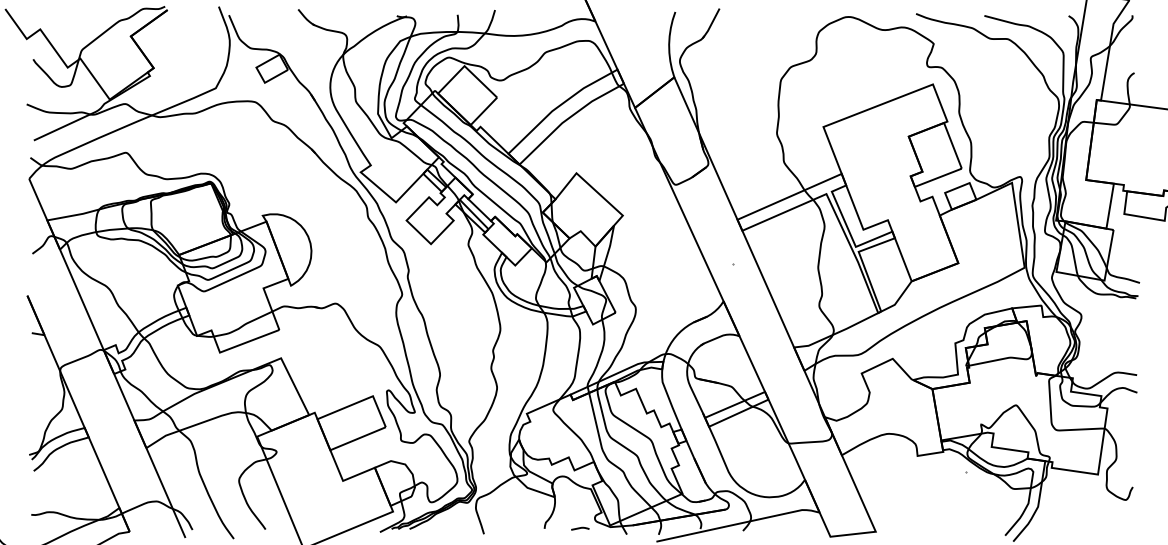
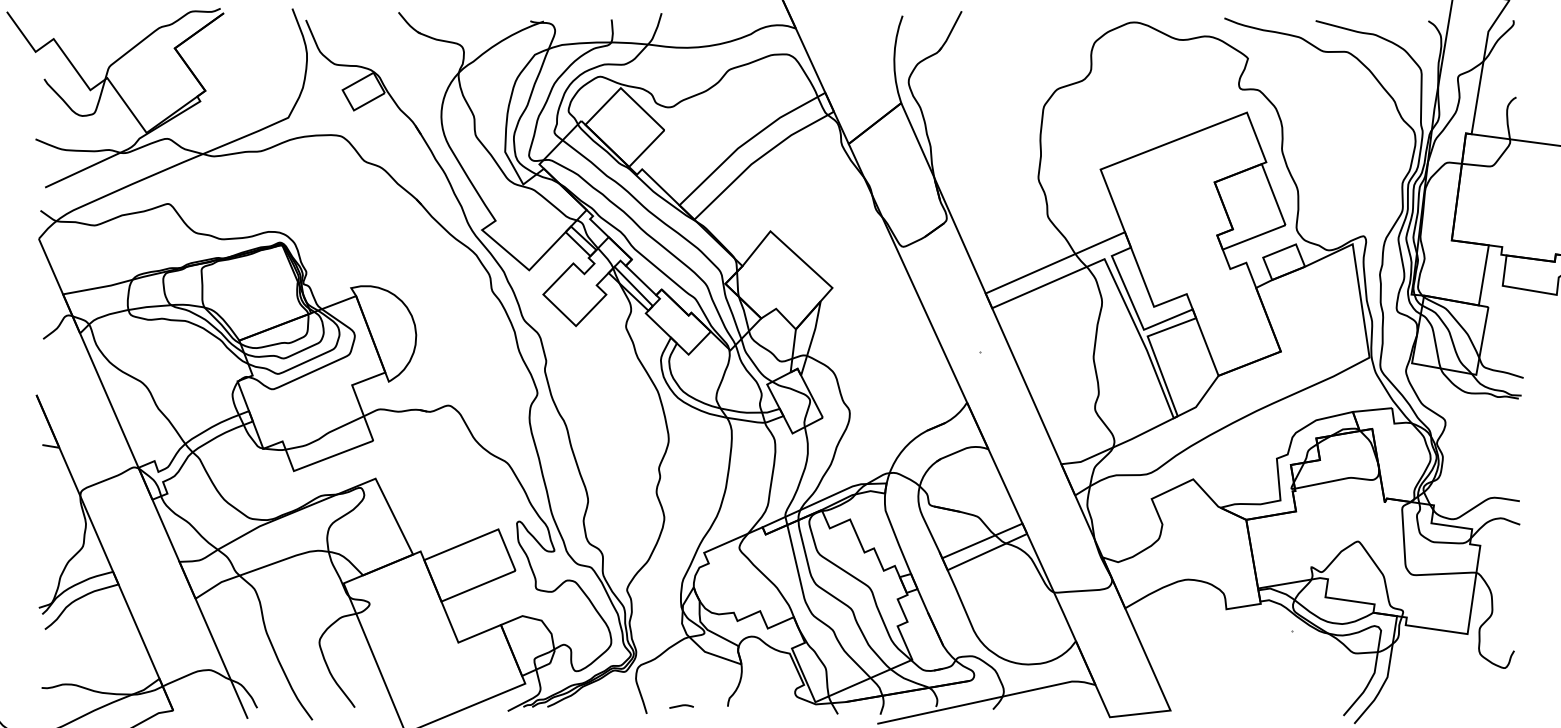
curve: (580, 528) -> (681, 706), moved

